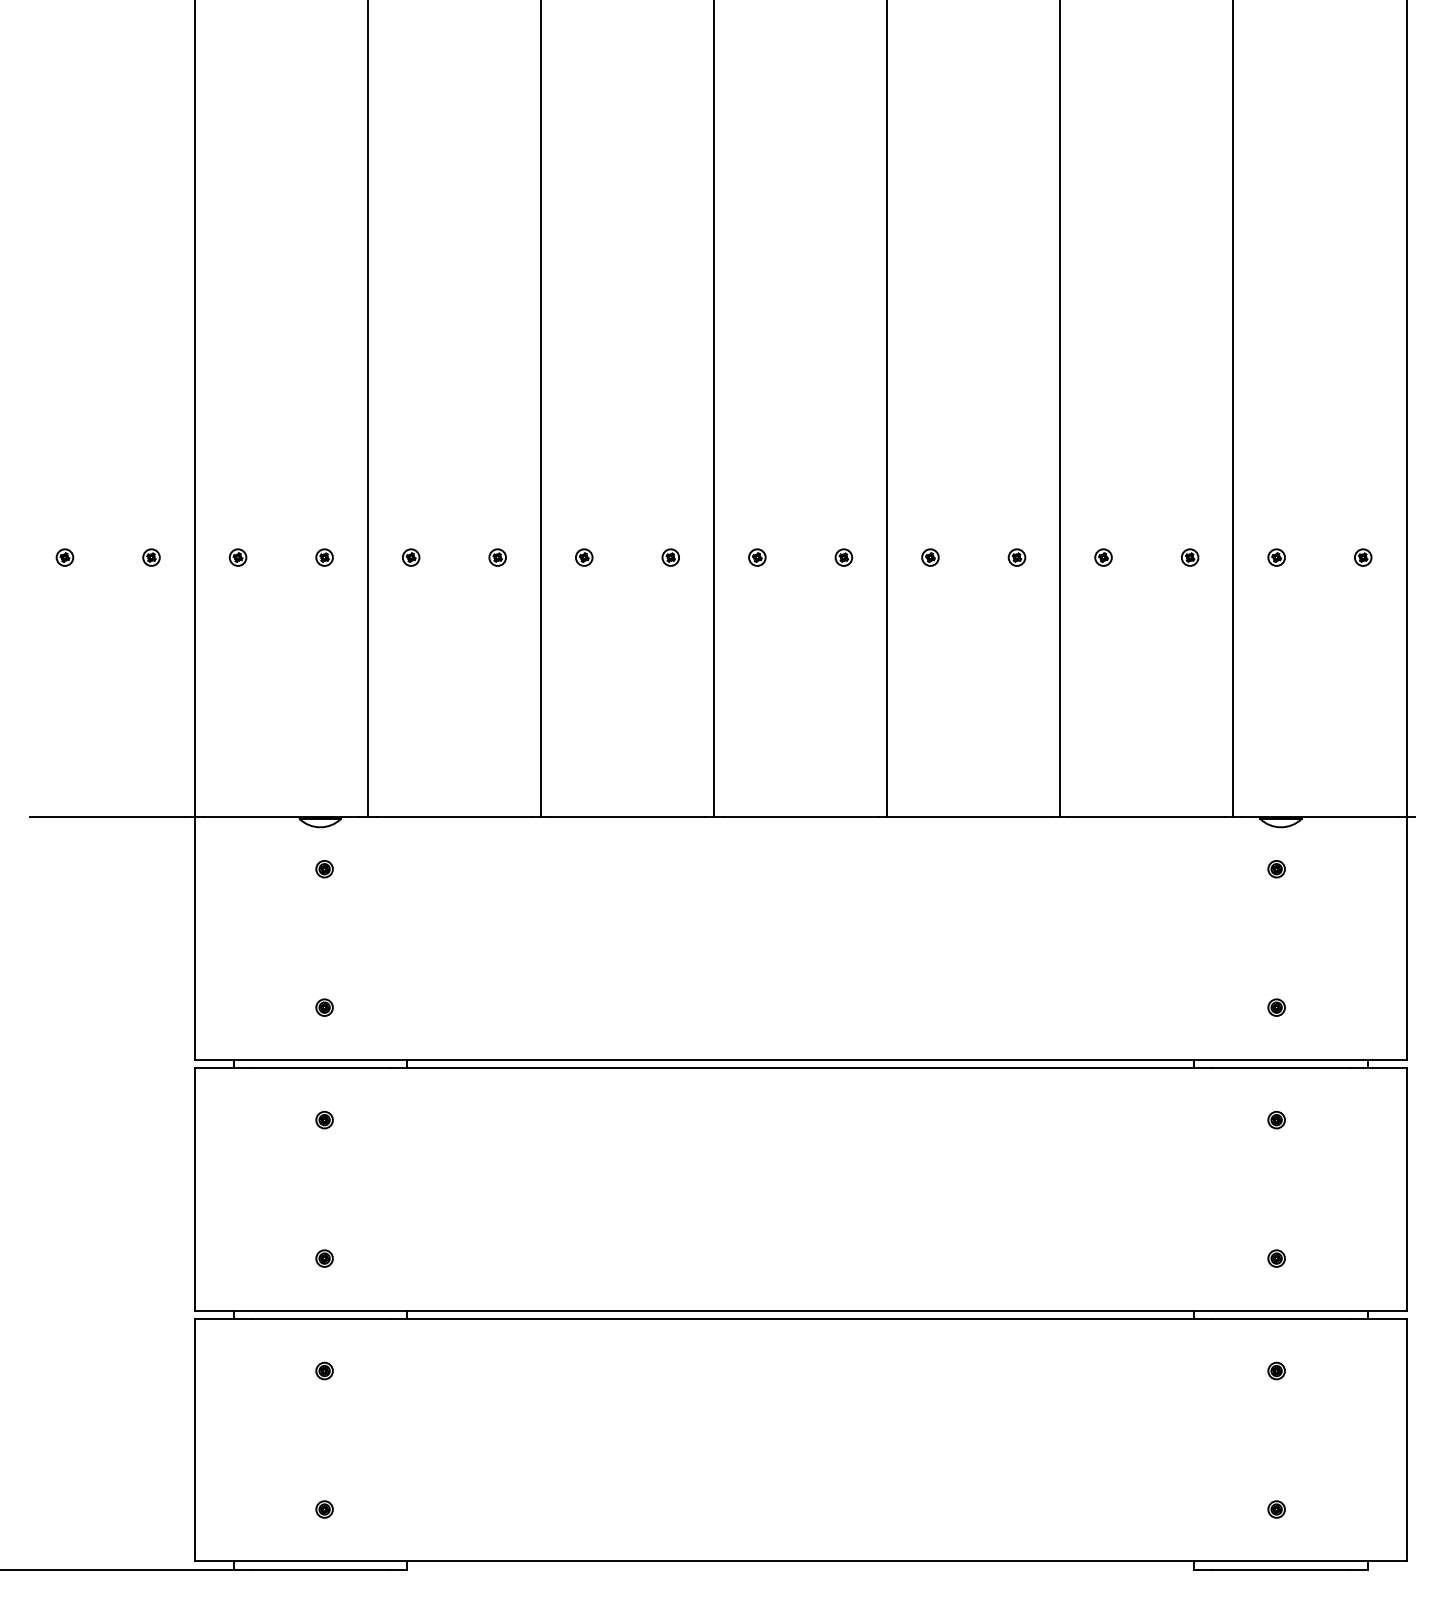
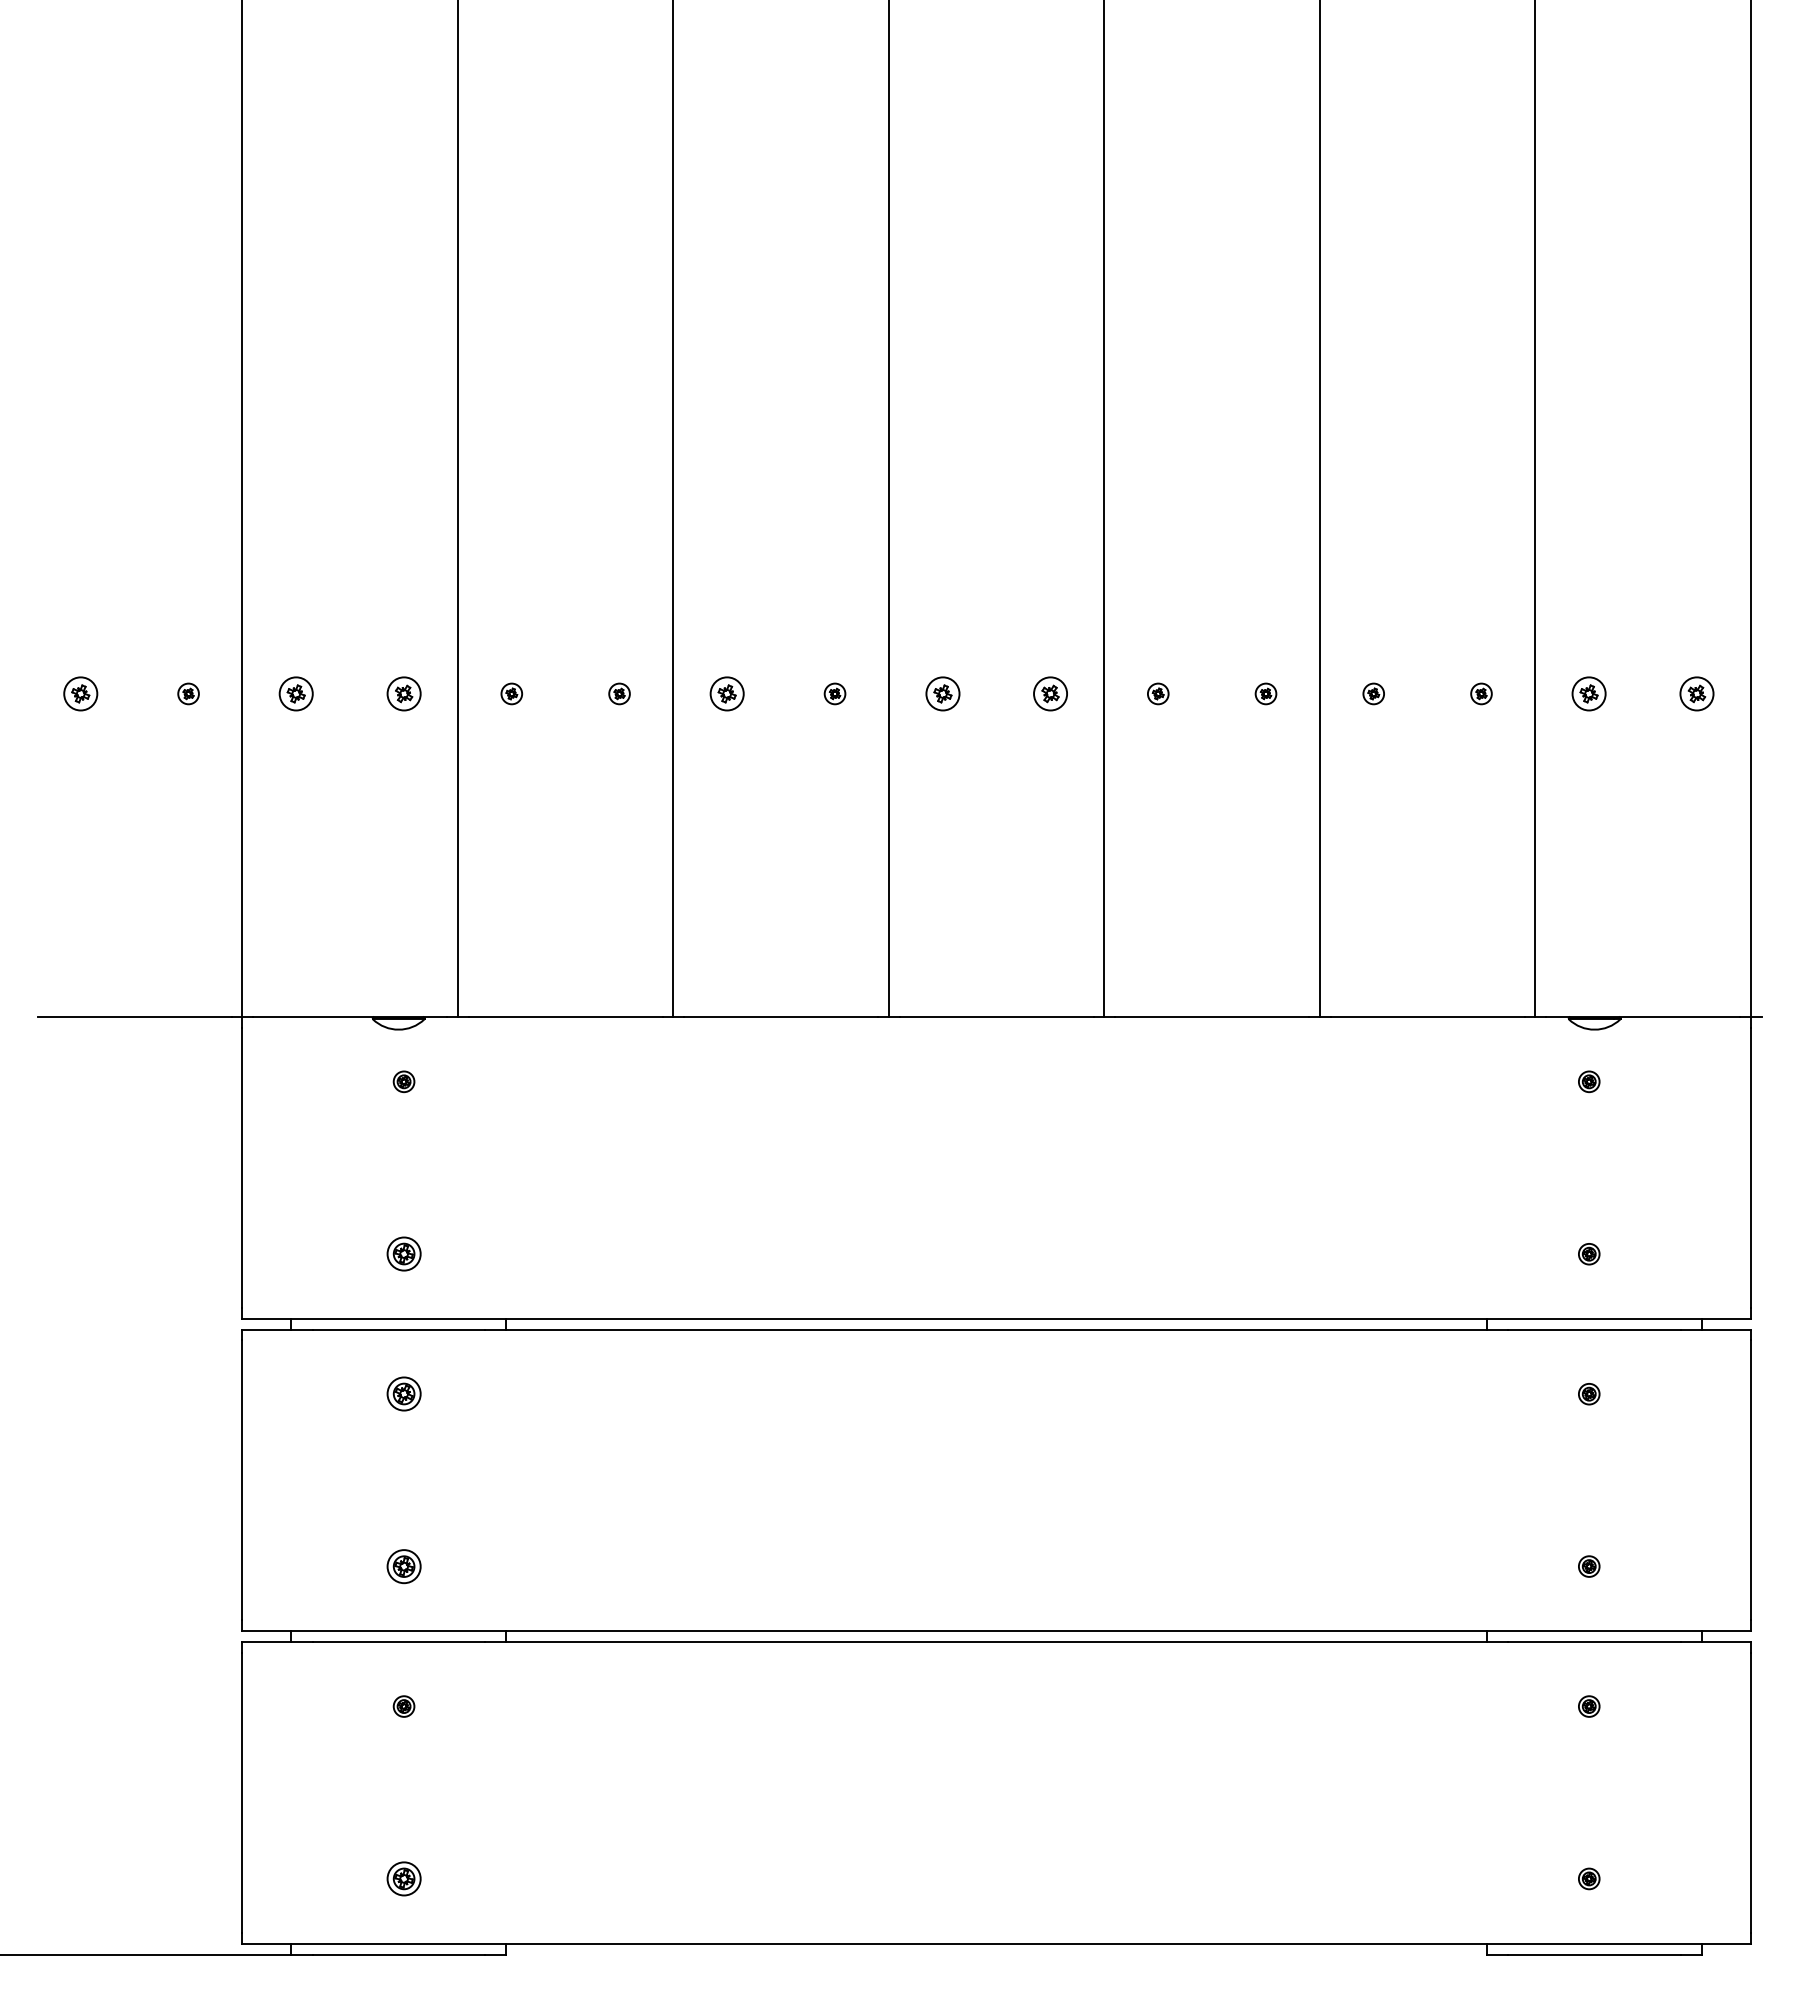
part: (64, 557) -> (80, 693), size x1.6
part: (238, 557) -> (296, 693), size x1.6
part: (324, 557) -> (403, 693), size x1.6
part: (584, 557) -> (727, 693), size x1.6
part: (757, 557) -> (942, 693), size x1.6
part: (843, 557) -> (1050, 693), size x1.6
part: (1276, 557) -> (1589, 693), size x1.6
part: (1362, 557) -> (1696, 693), size x1.6
part: (324, 1007) -> (403, 1254), size x1.6
part: (324, 1120) -> (403, 1394), size x1.6
part: (324, 1258) -> (403, 1566), size x1.6
part: (324, 1509) -> (403, 1878), size x1.6

